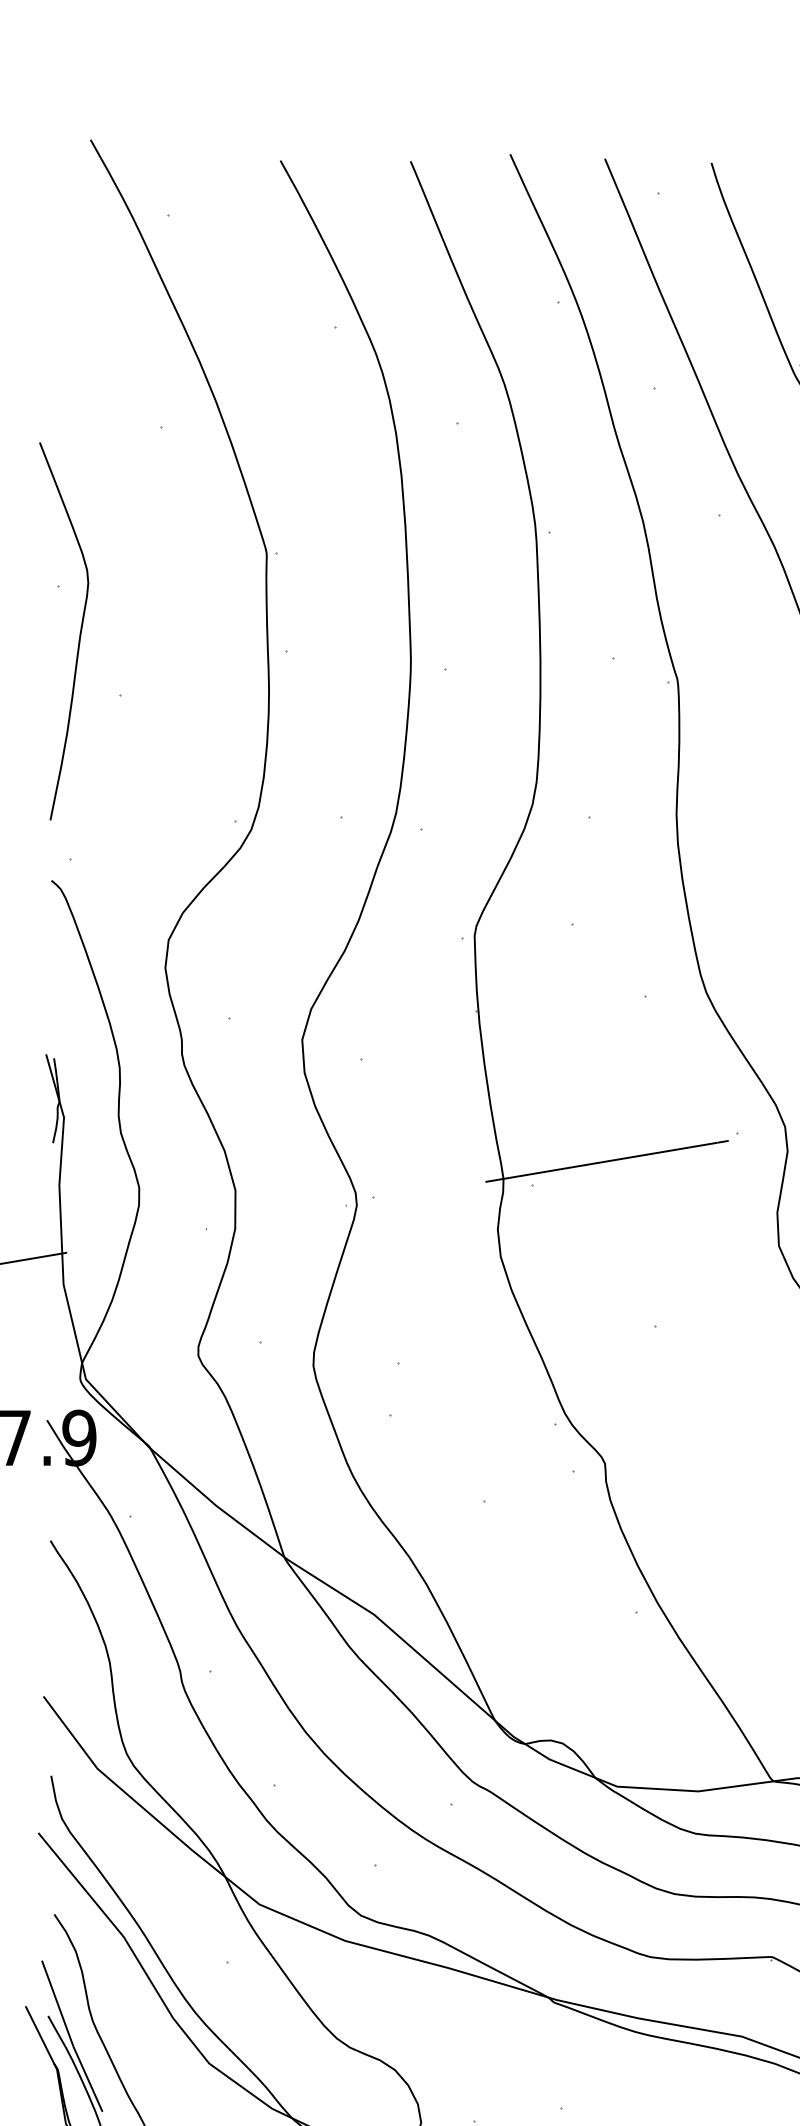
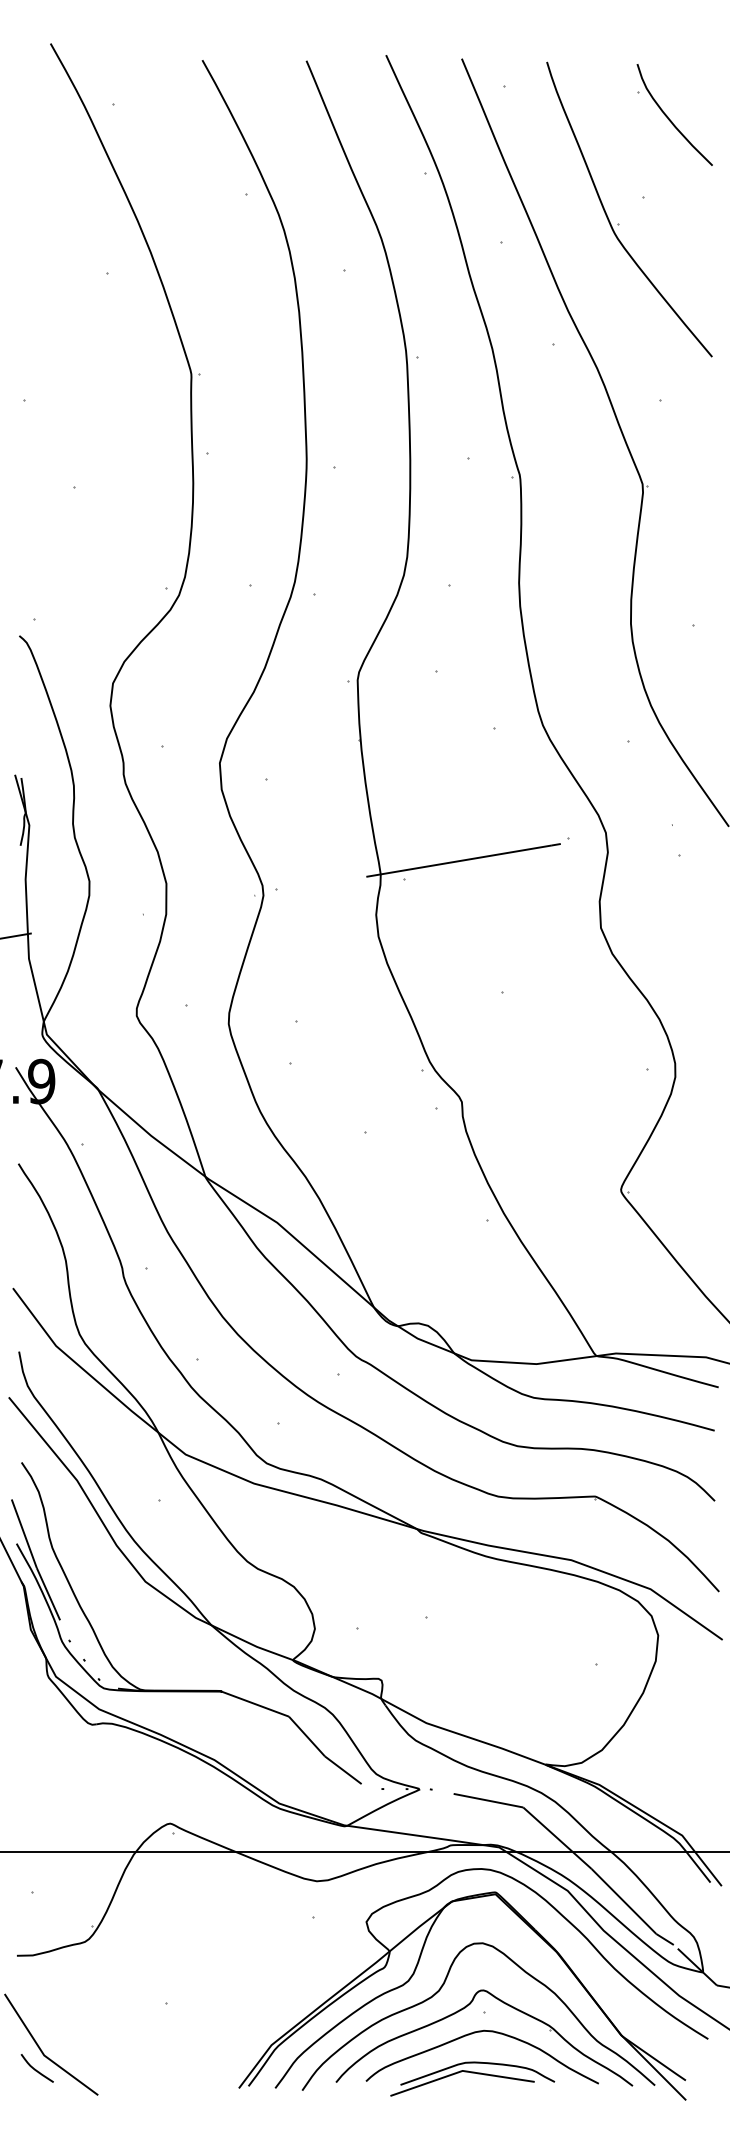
curve: (79, 632) -> (41, 437), removed

